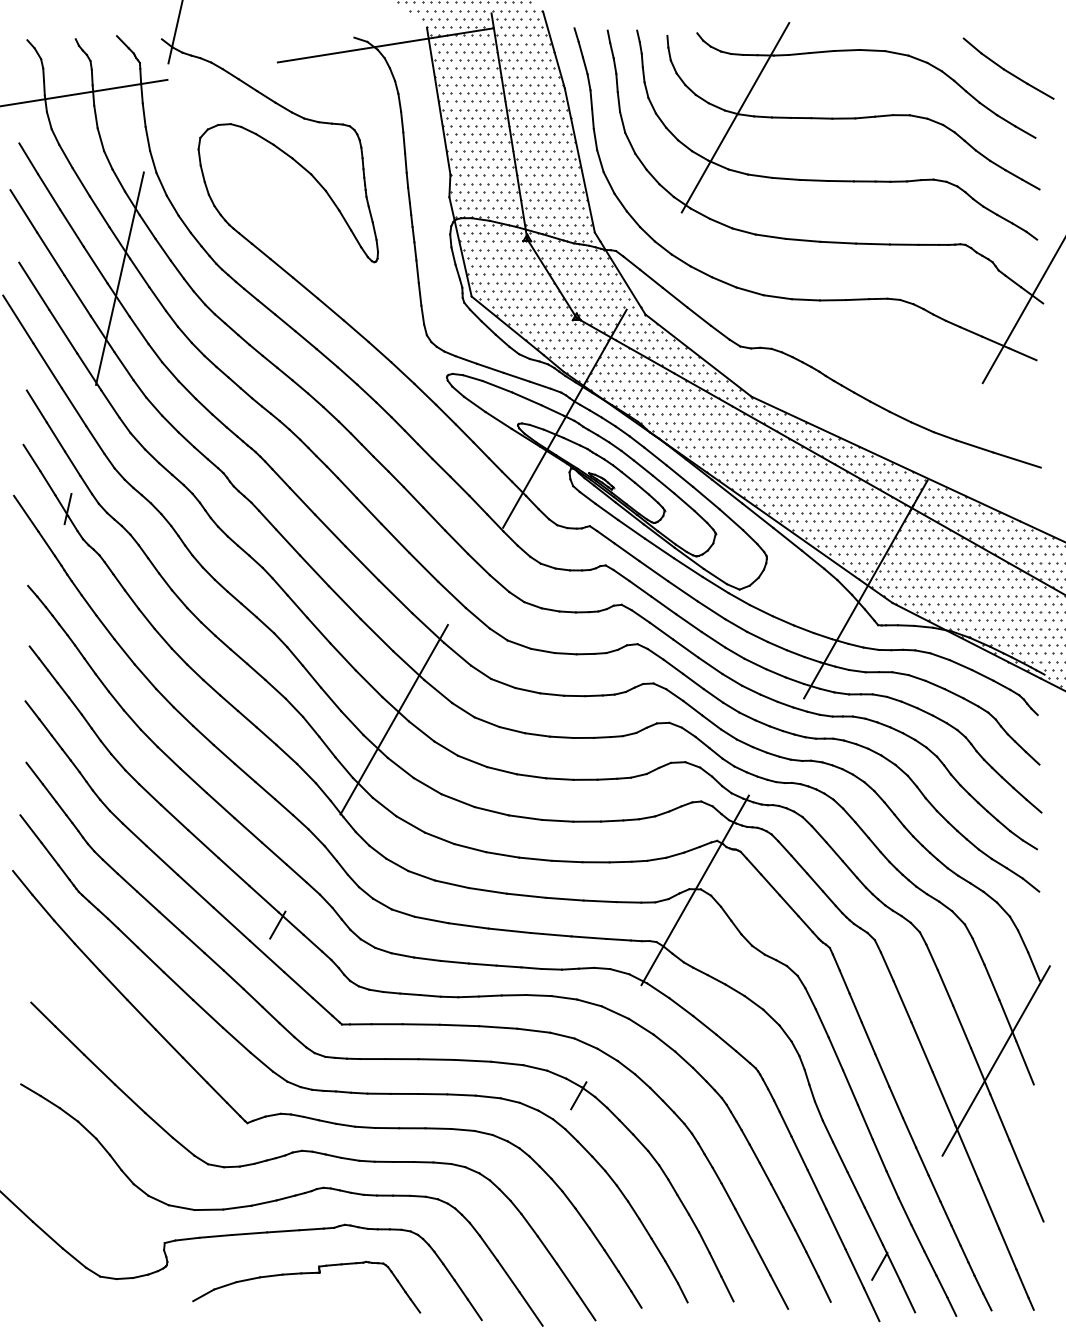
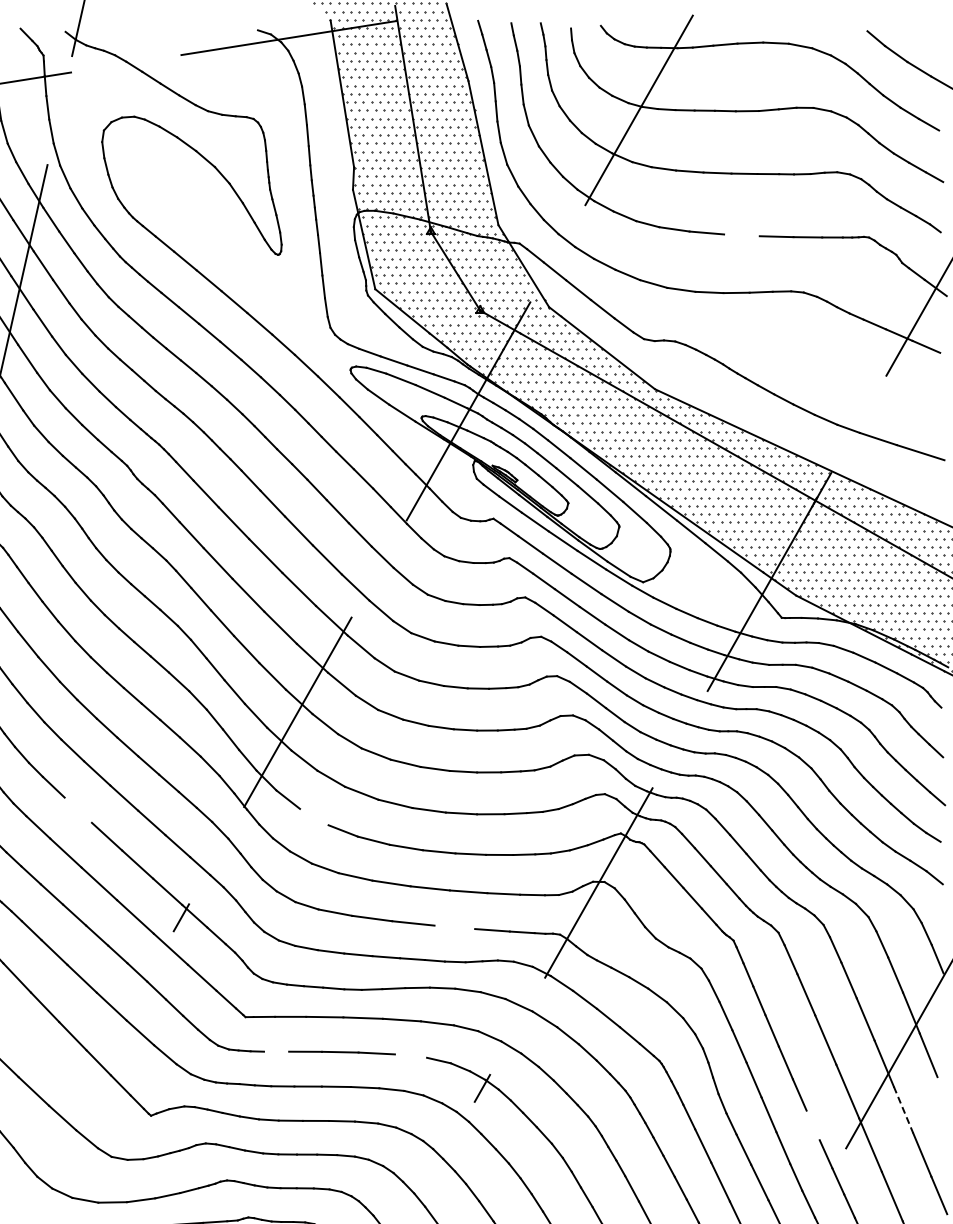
line: (838, 242) -> (742, 235), removed
line: (174, 817) -> (78, 810), removed
line: (410, 824) -> (314, 817), removed
line: (550, 934) -> (454, 927), removed
line: (372, 1059) -> (276, 1052), removed
line: (507, 1063) -> (411, 1056), removed
line: (1000, 1117) -> (904, 1110), solid -> dashed
line: (909, 1132) -> (813, 1125), removed

